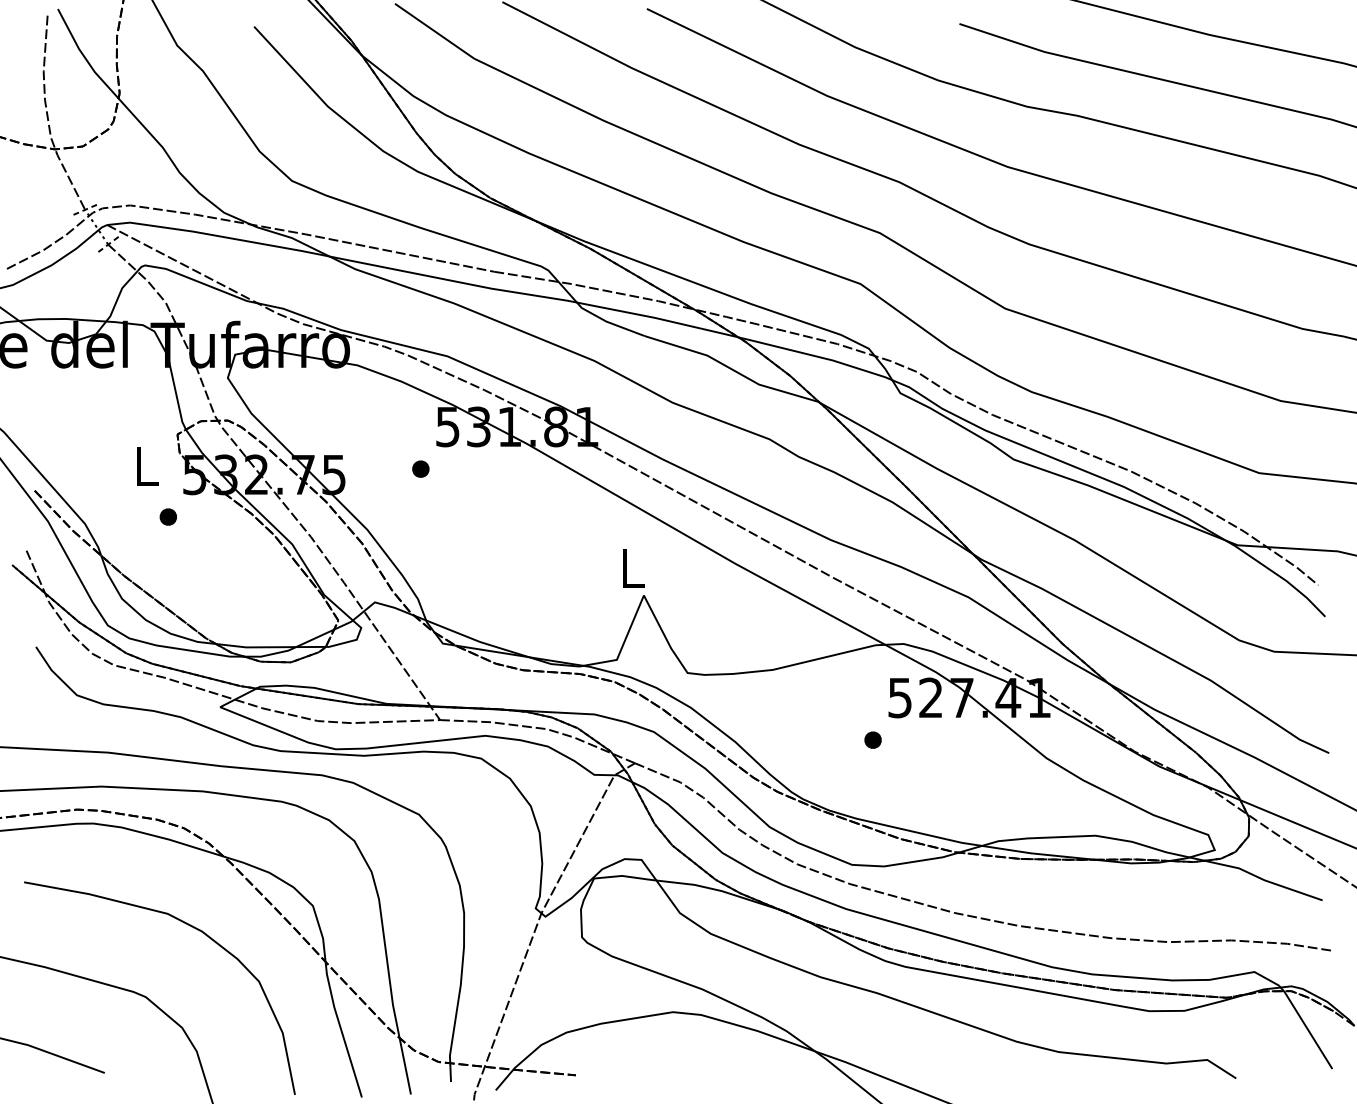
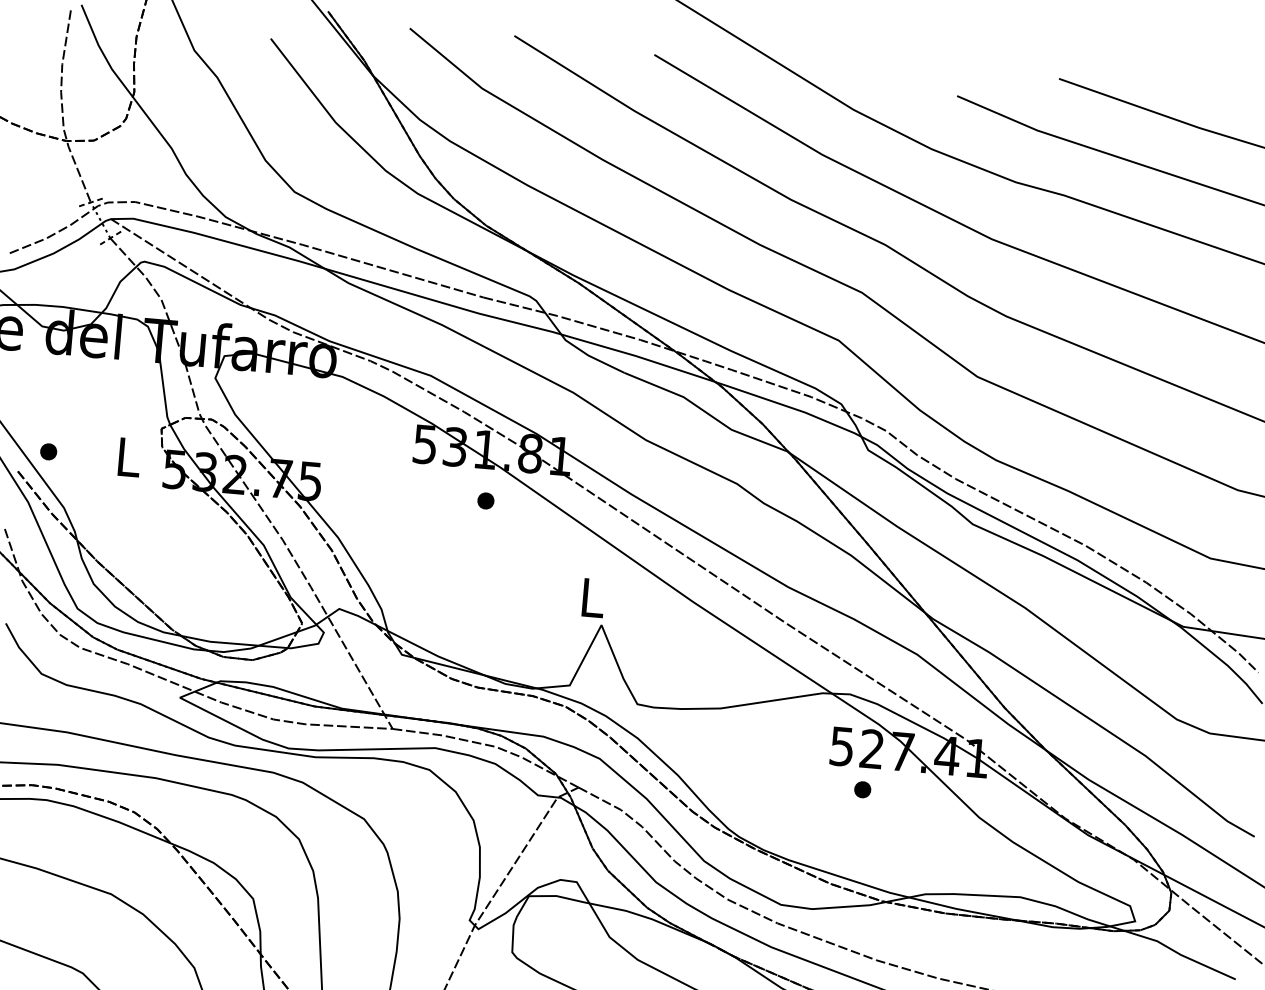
part: (420, 468) -> (485, 500), moved
part: (167, 516) -> (47, 451), moved
part: (872, 739) -> (862, 789), moved

